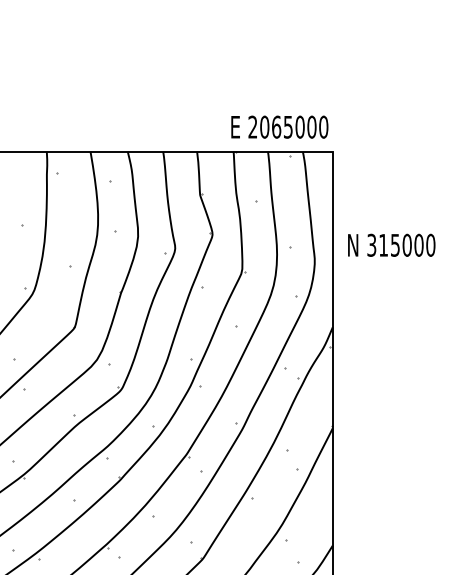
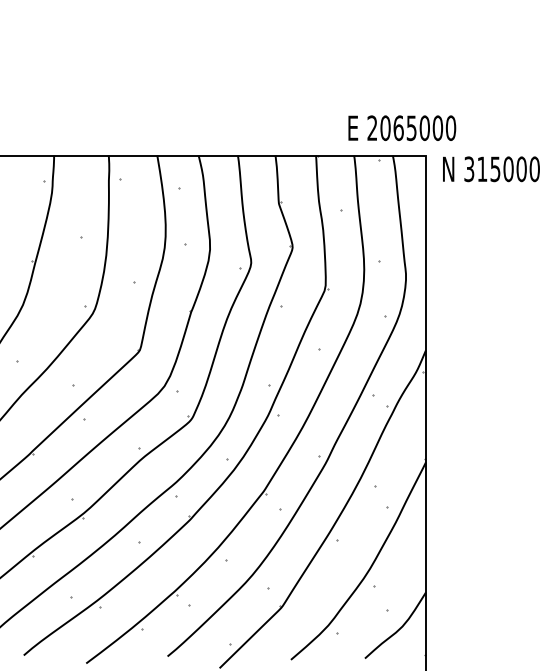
text: (280, 127) -> (402, 128), moved
text: (391, 245) -> (491, 169), moved

